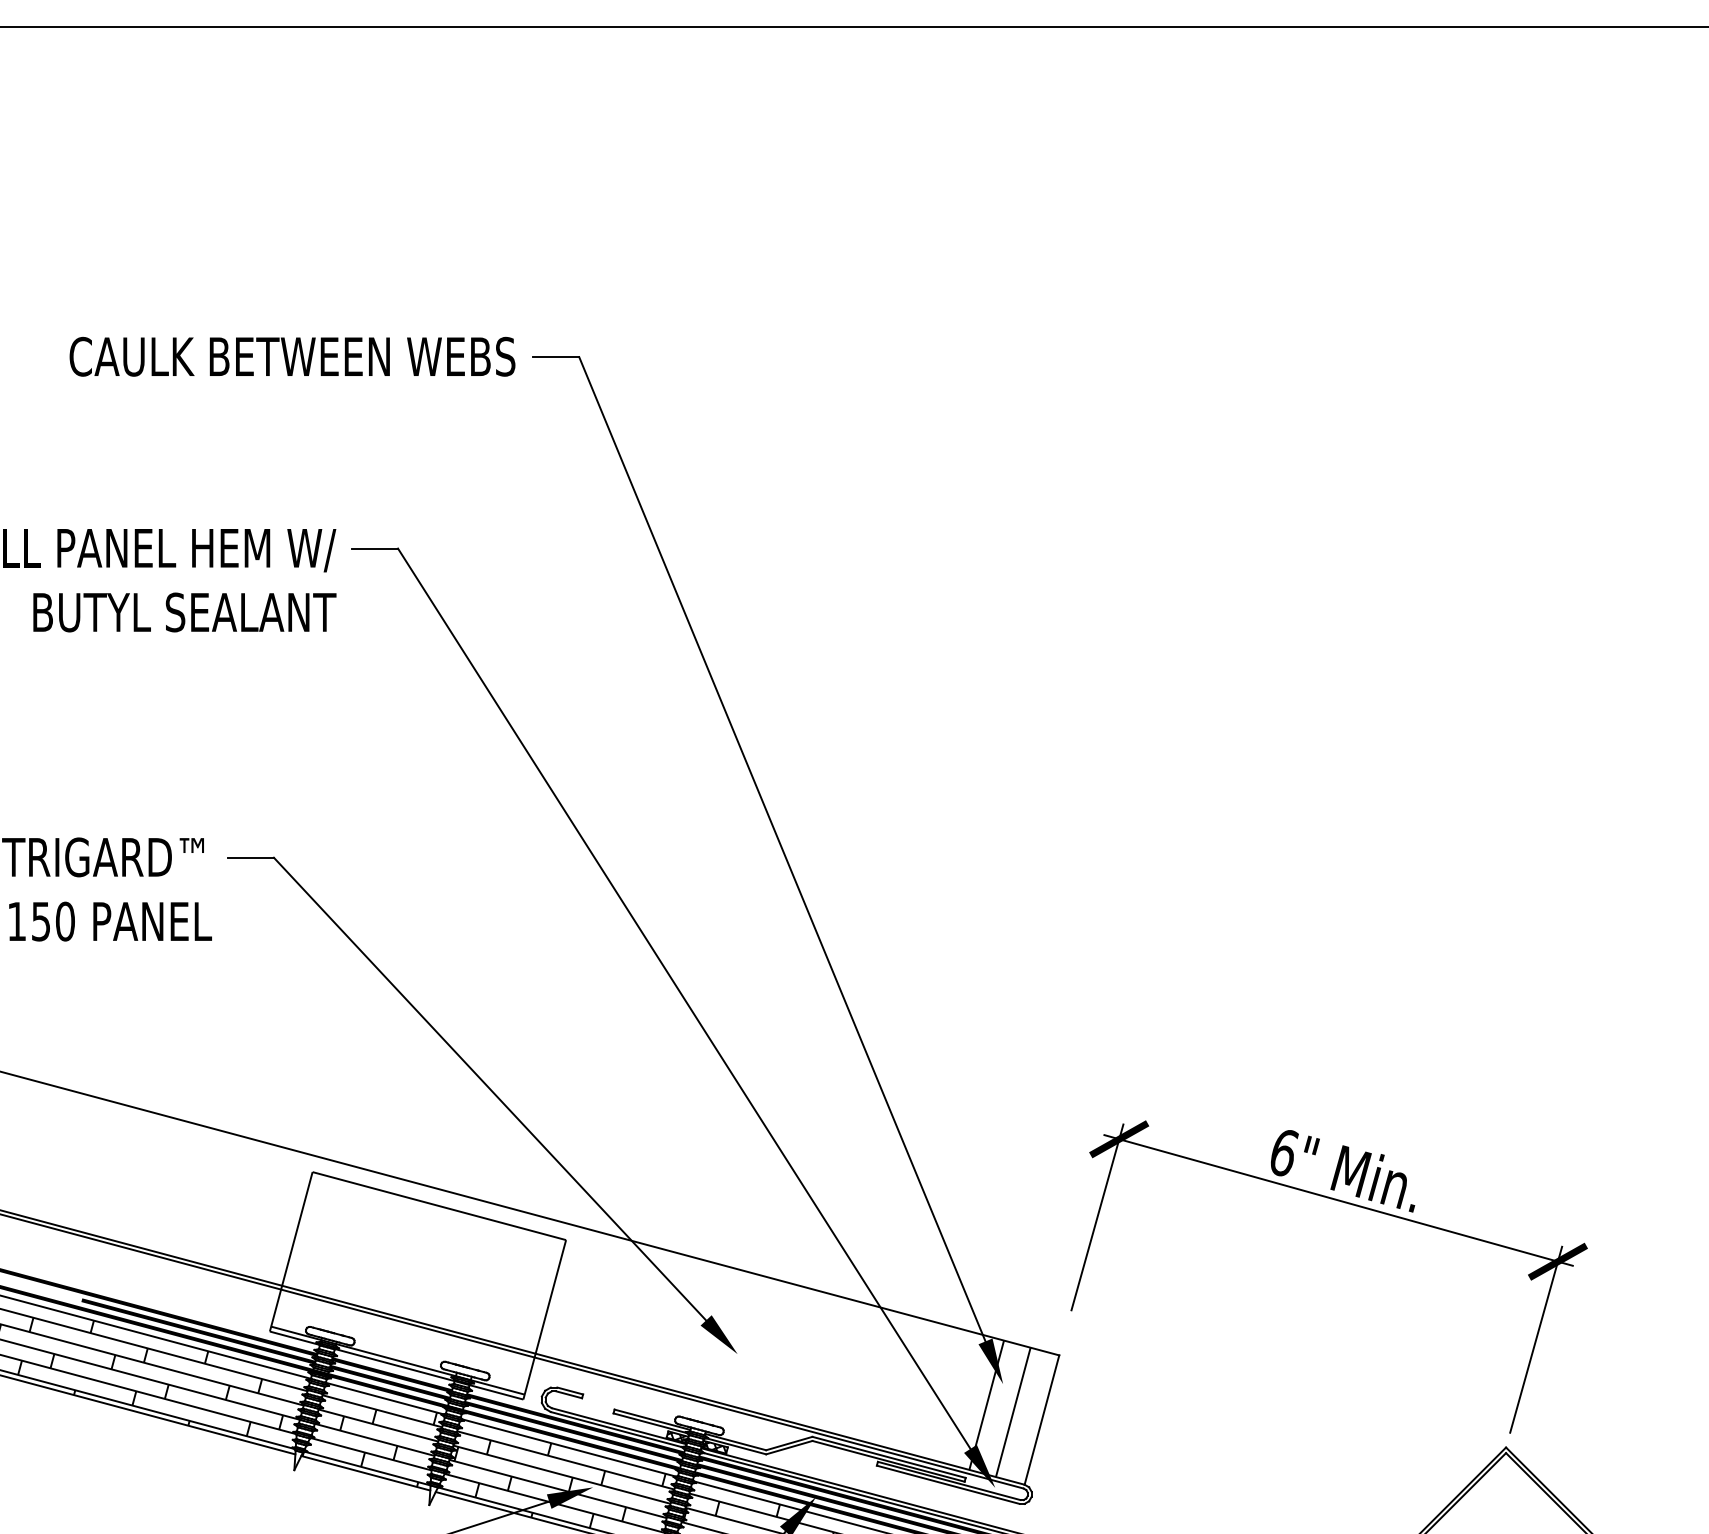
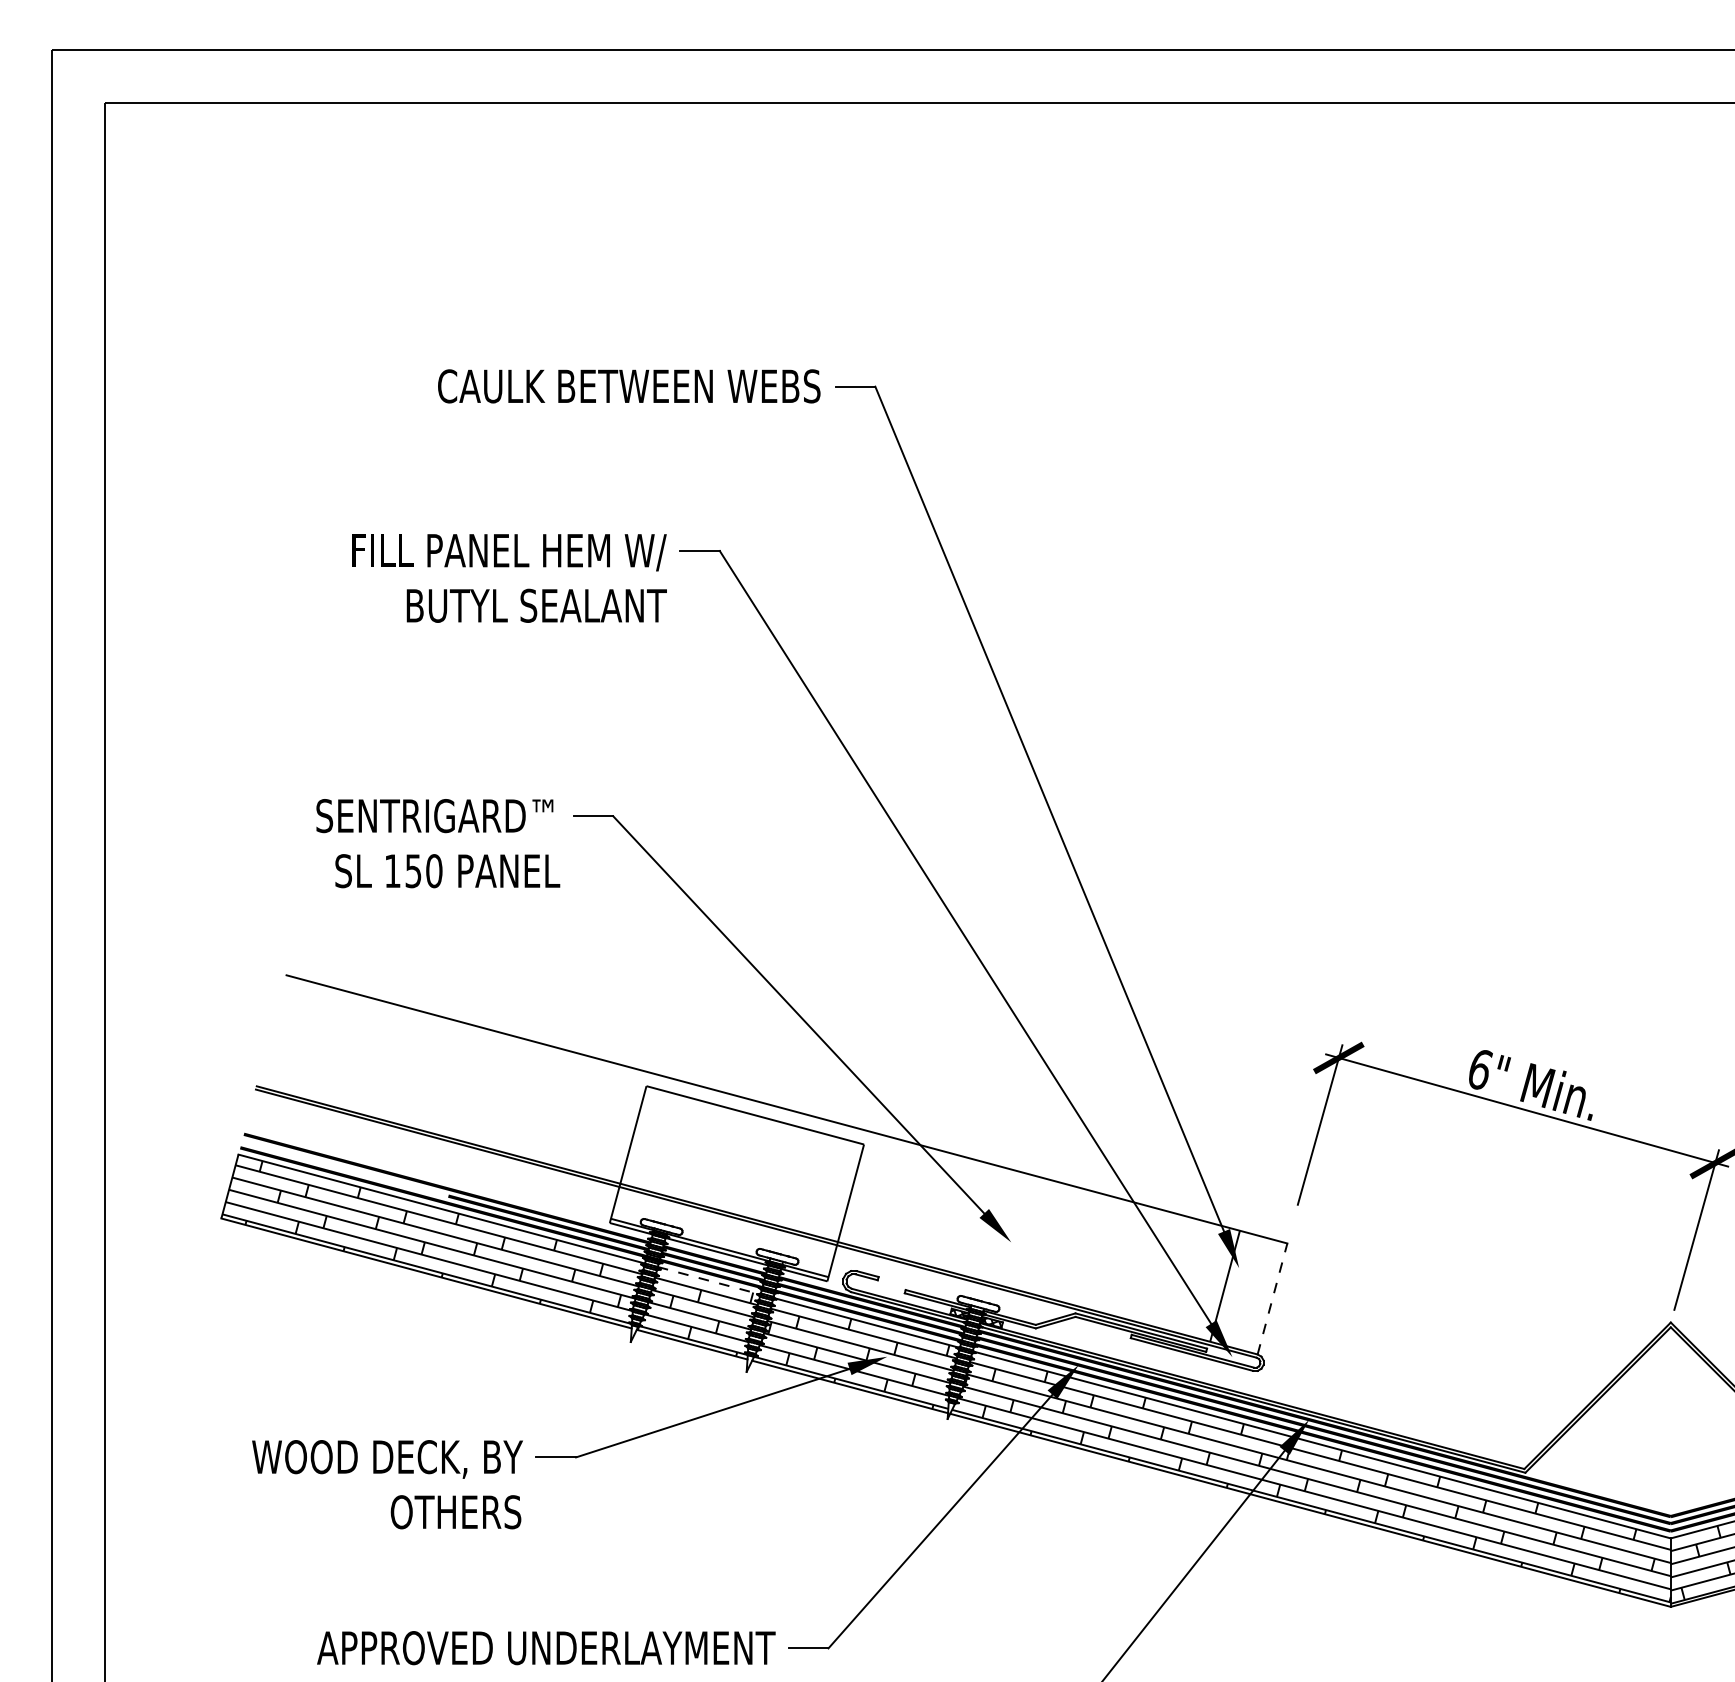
line: (384, 1398) -> (708, 1280), solid -> dashed
line: (1012, 1411) -> (1247, 1291), removed
line: (1041, 1419) -> (1272, 1298), solid -> dashed

